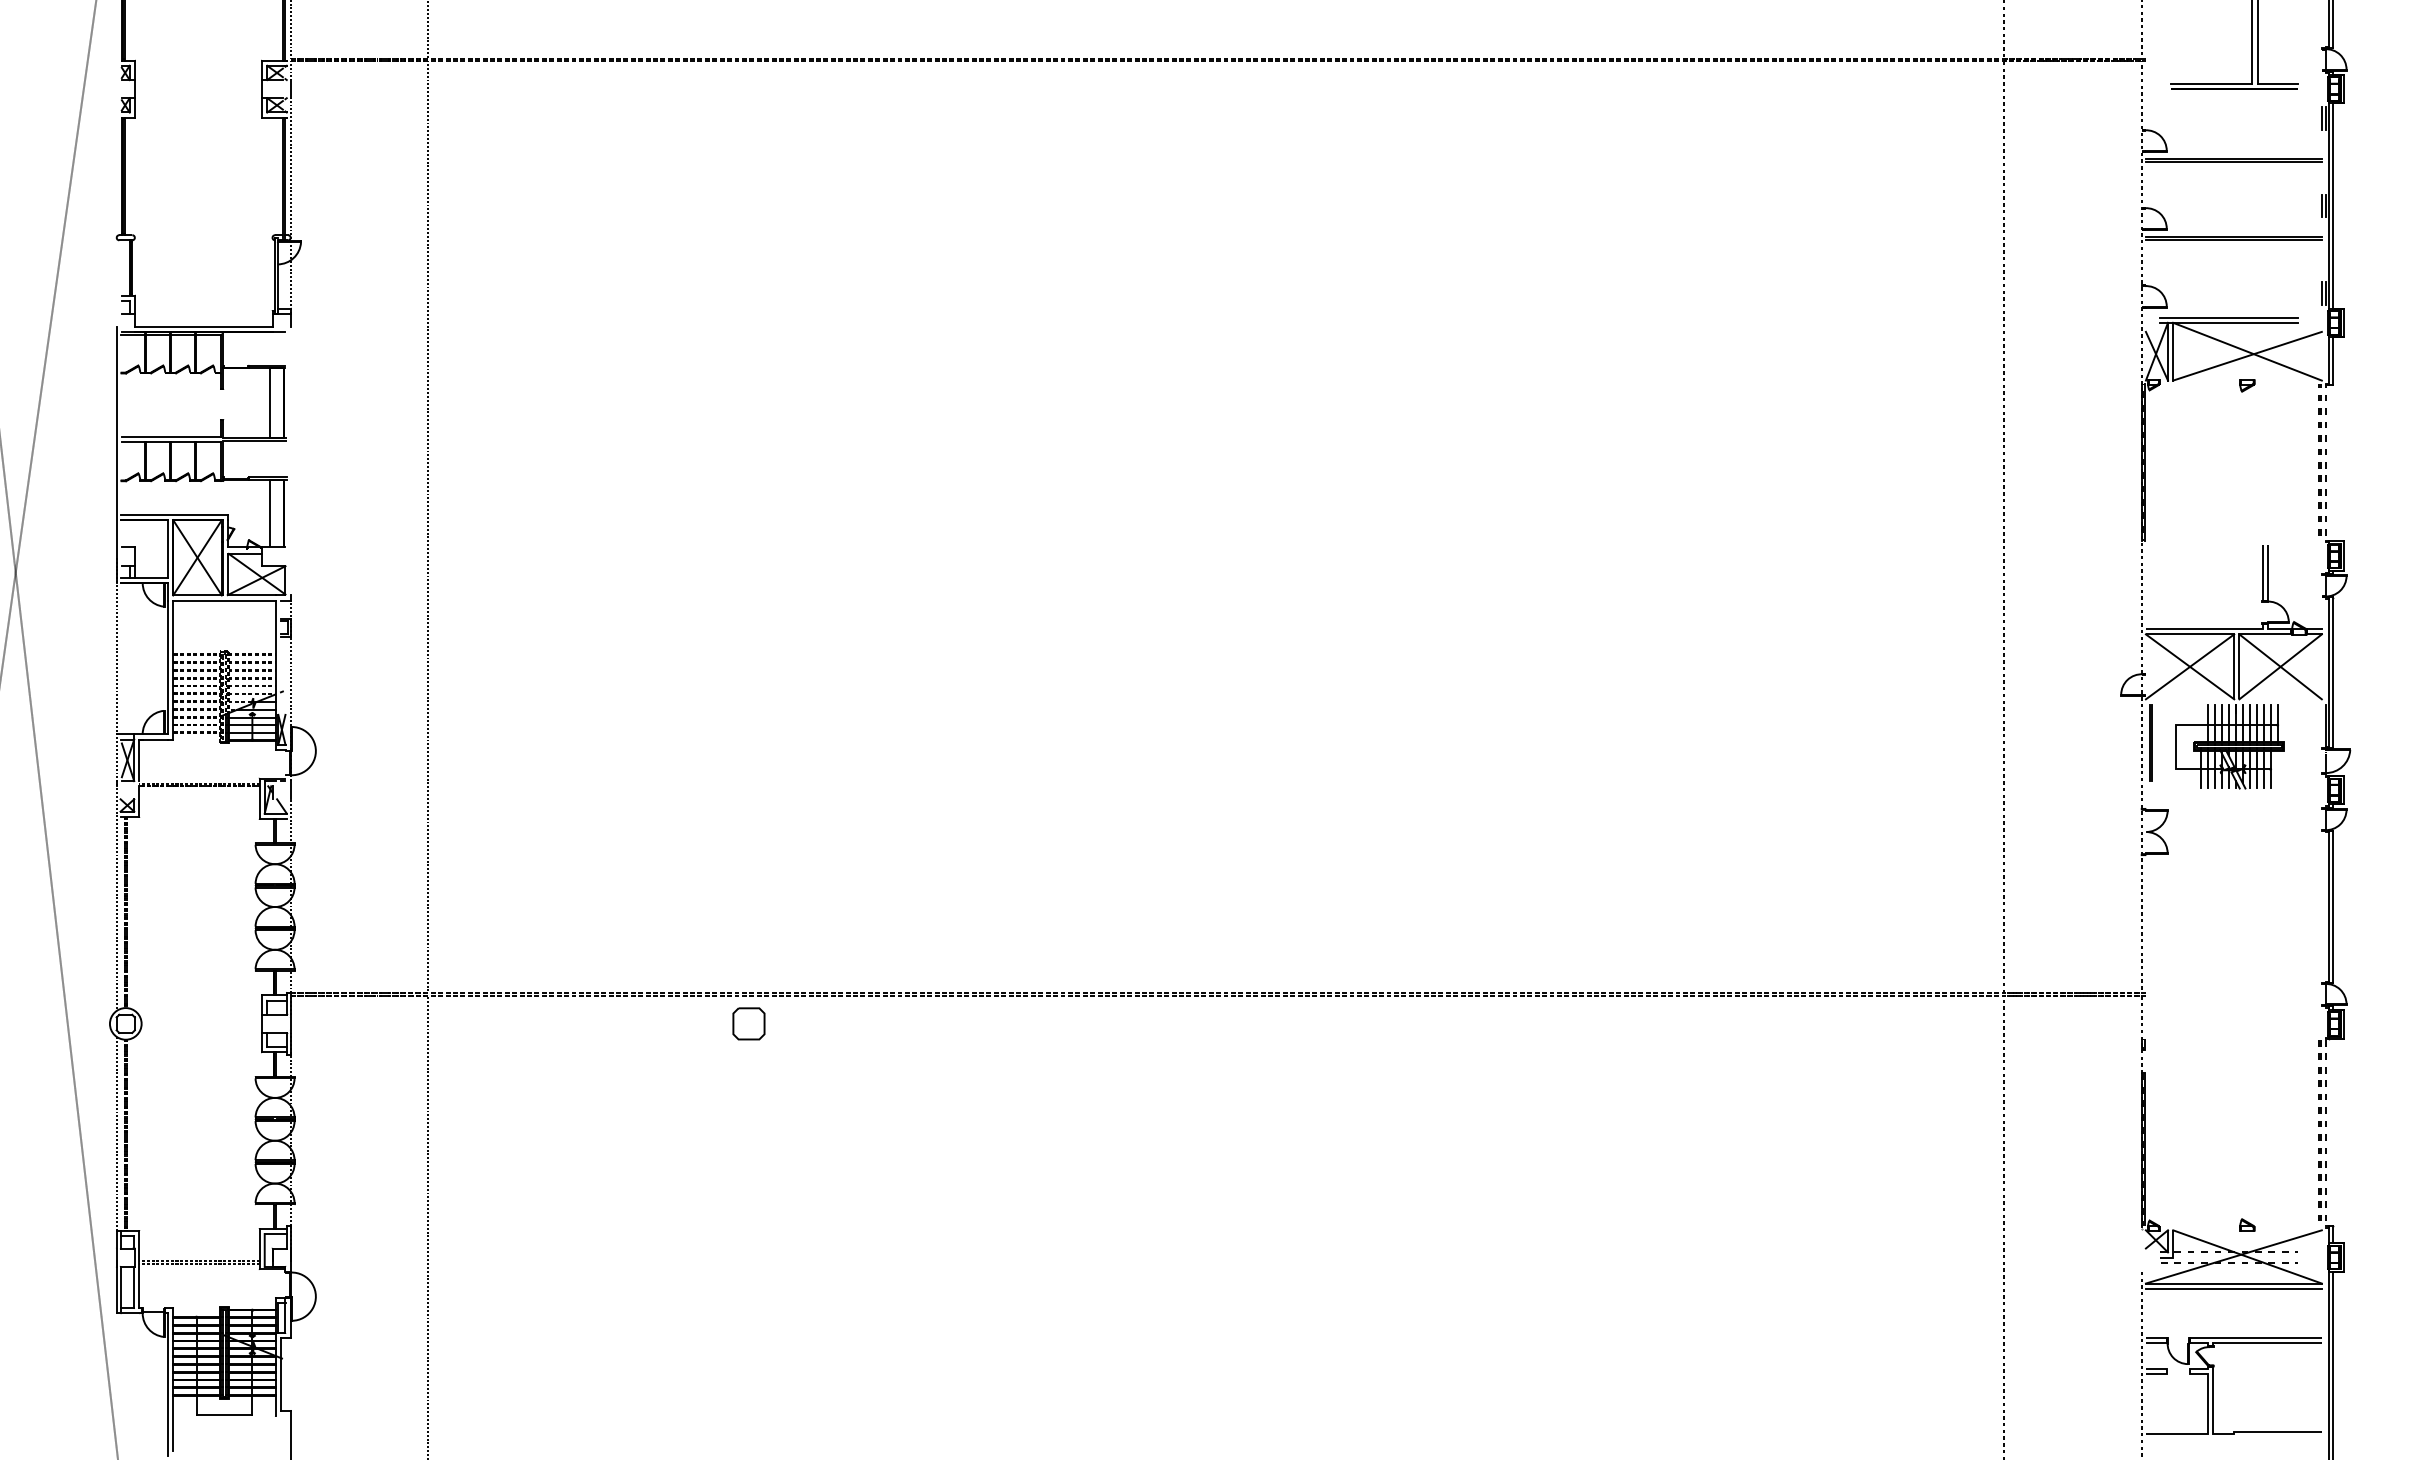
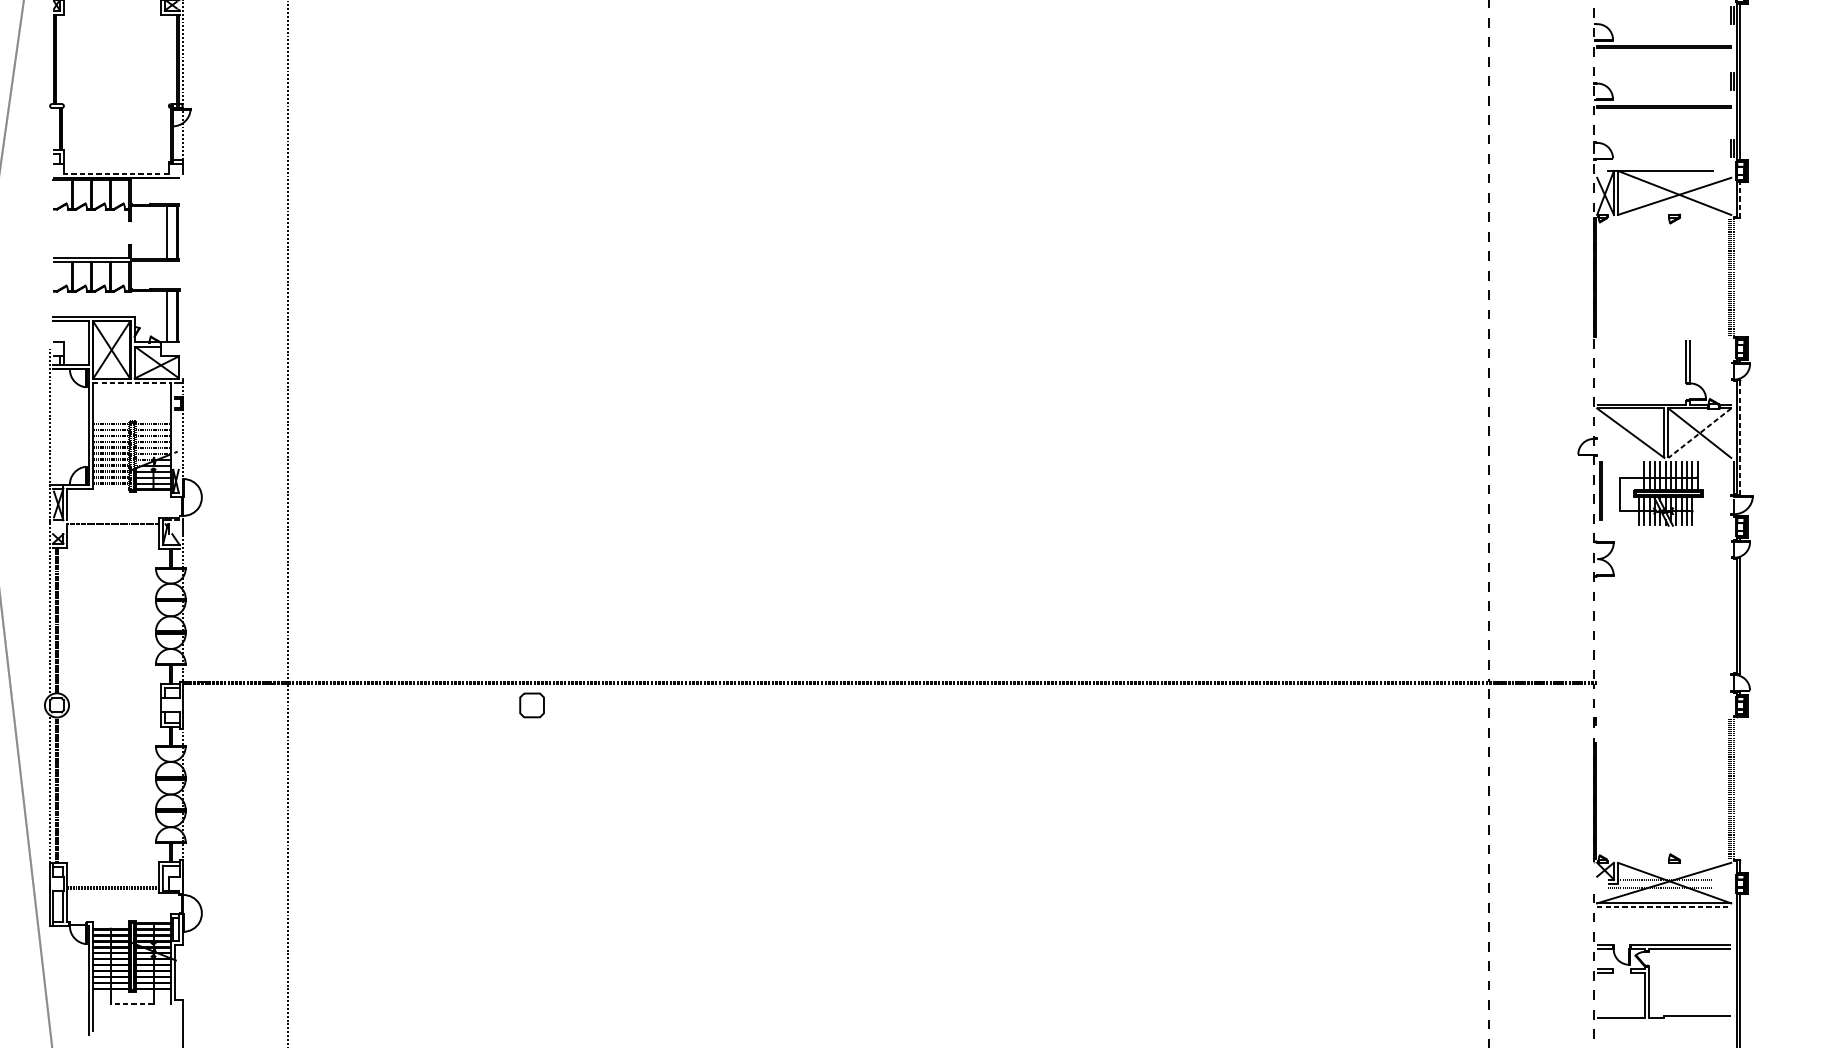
line: (2228, 317) -> (1660, 166), removed
line: (203, 326) -> (116, 173), solid -> dashed
line: (2333, 360) -> (1740, 199), solid -> dashed
line: (116, 454) -> (49, 271), removed
line: (224, 600) -> (132, 382), solid -> dashed
line: (2189, 666) -> (1630, 432), removed
line: (2280, 667) -> (1699, 433), solid -> dashed
line: (2333, 672) -> (1740, 437), solid -> dashed
line: (199, 783) -> (113, 522), removed
line: (2233, 1288) -> (1663, 907), solid -> dashed
line: (224, 1415) -> (132, 1003), solid -> dashed

